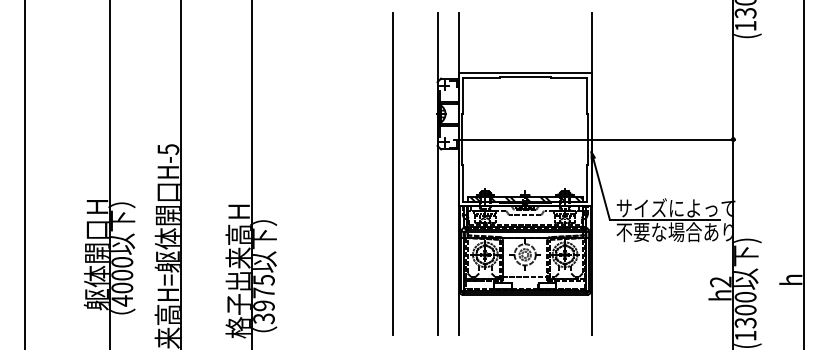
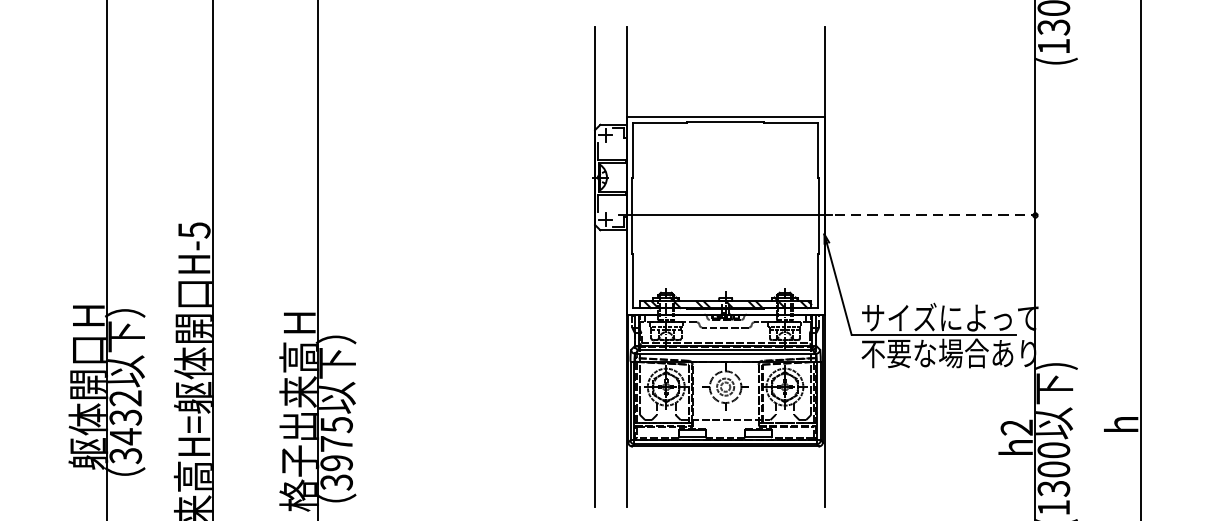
line: (667, 139) -> (937, 215), solid -> dashed
line: (393, 174) -> (529, 267), removed
text: (122, 281) -> (126, 426), 4000 -> 3432

